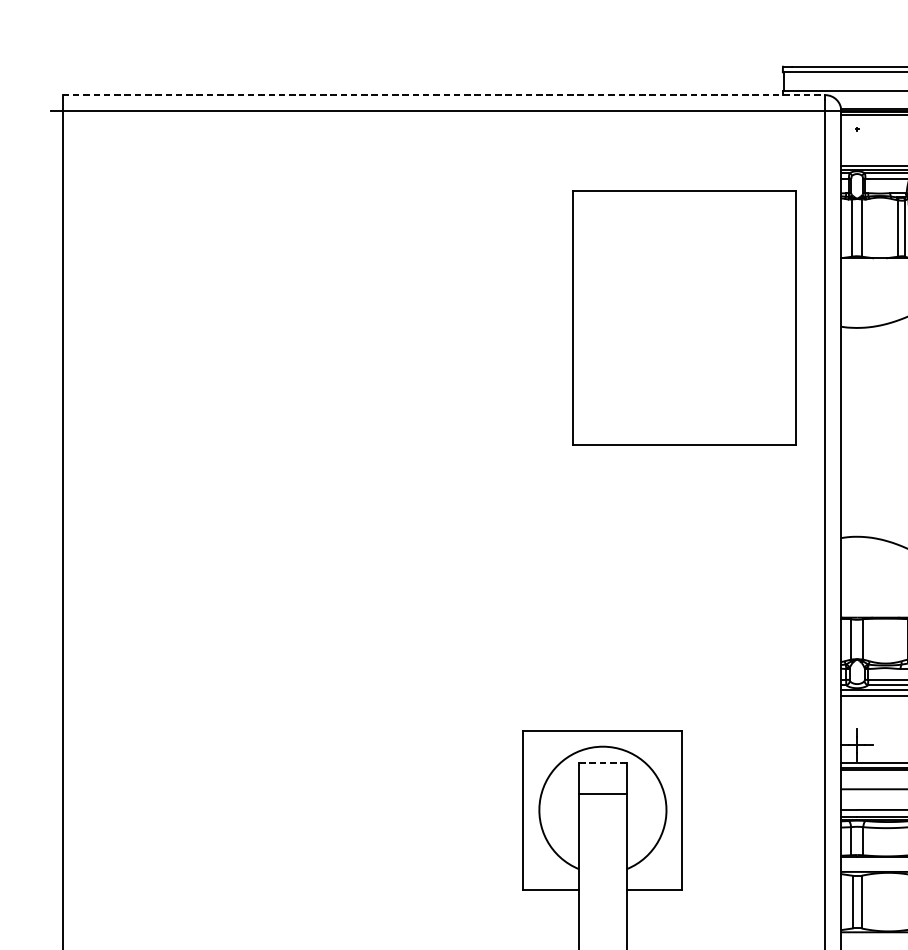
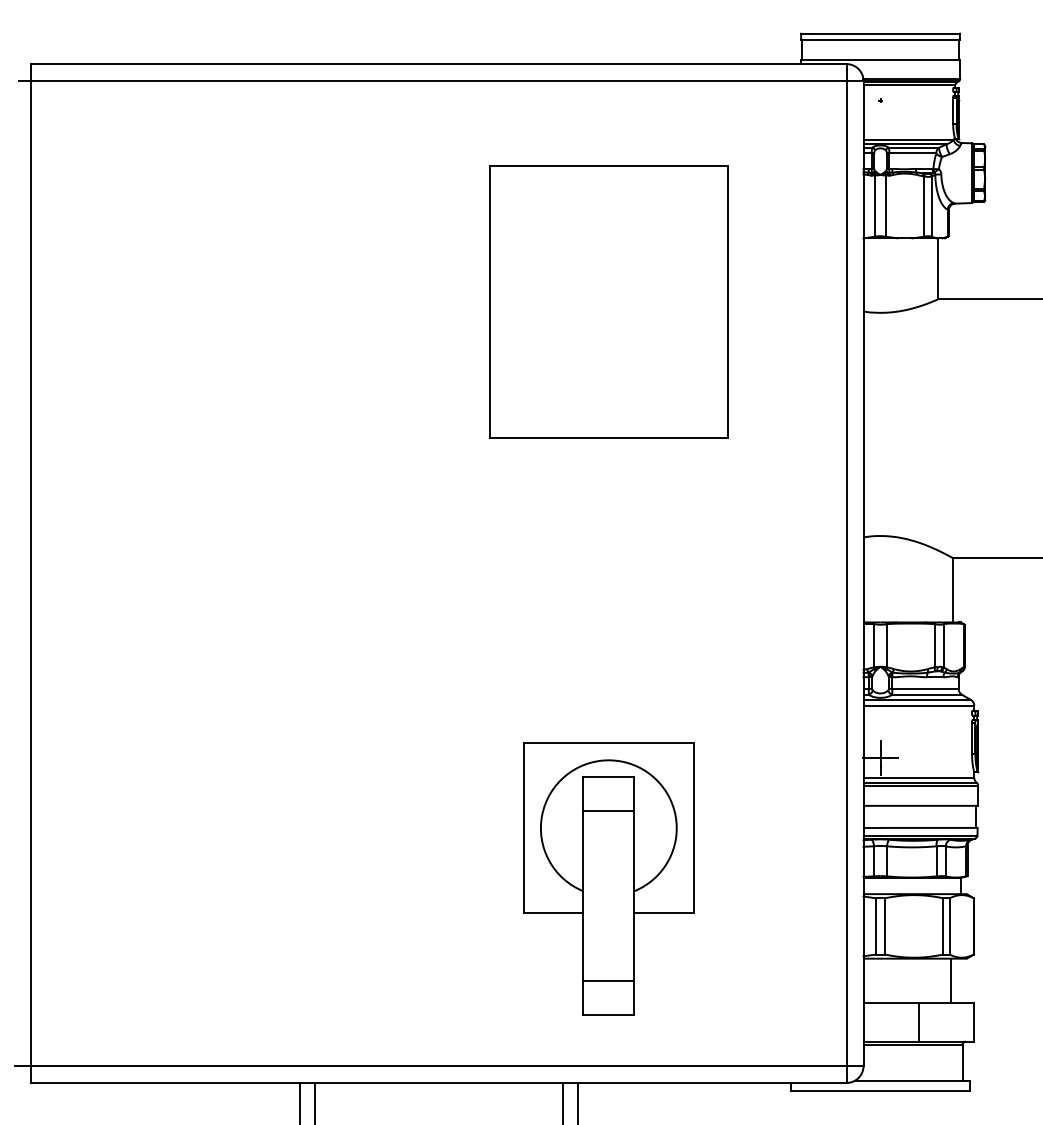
line: (444, 95) -> (439, 64), dashed -> solid
part: (684, 317) -> (608, 301), moved
line: (603, 762) -> (609, 777), dashed -> solid

